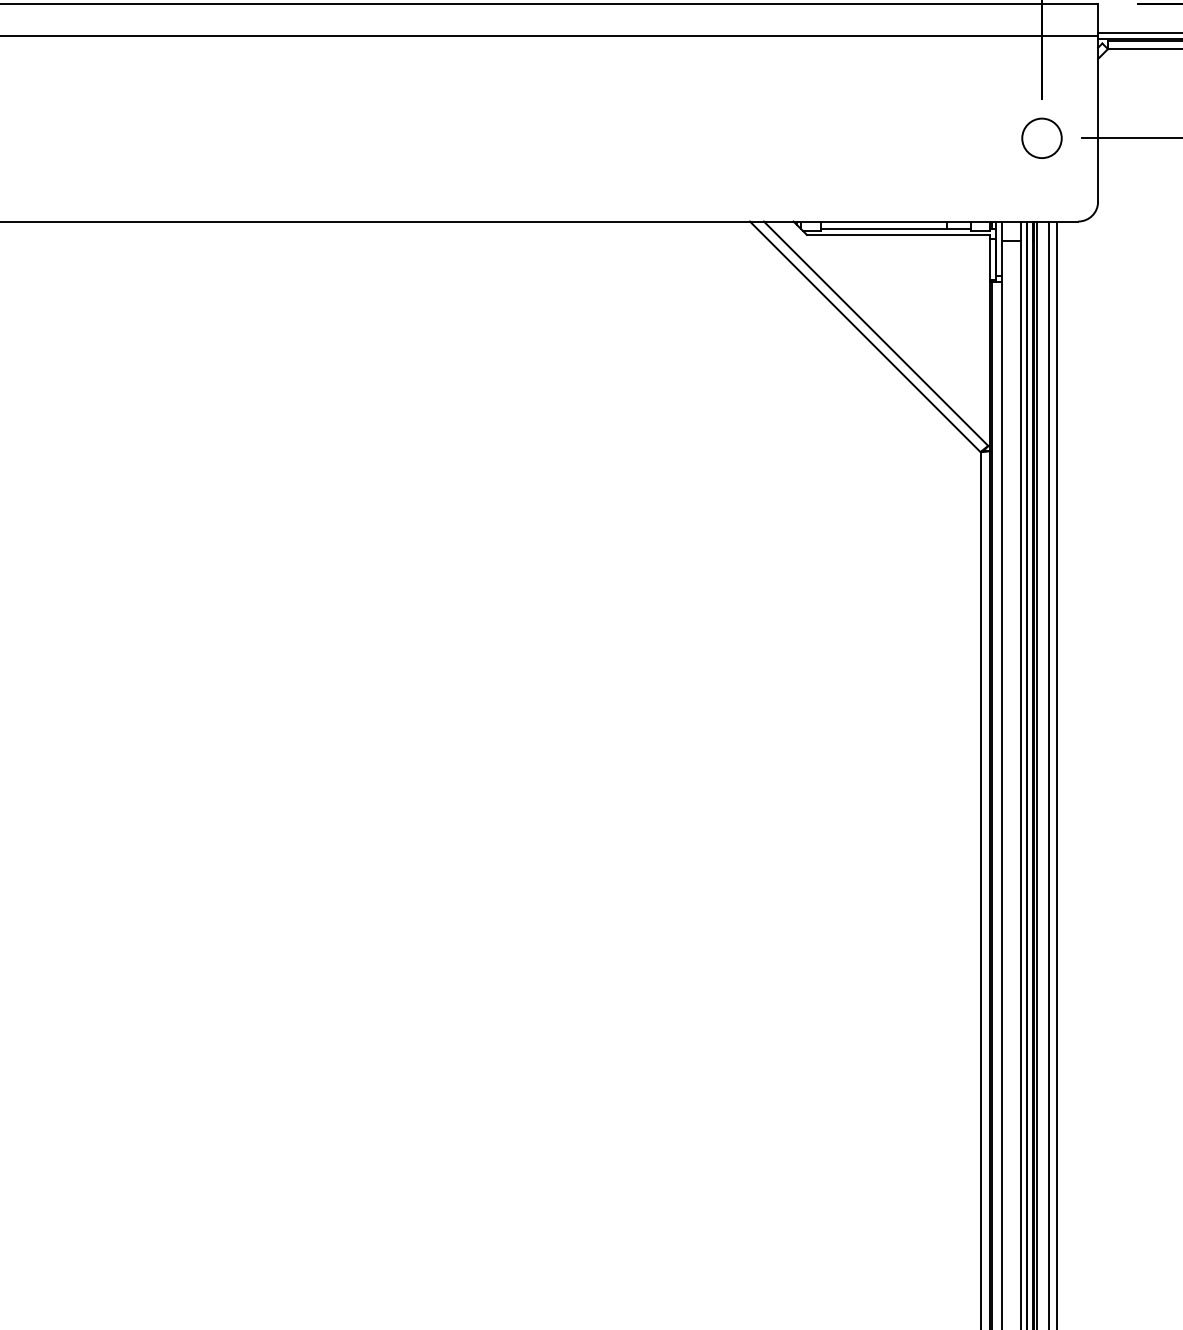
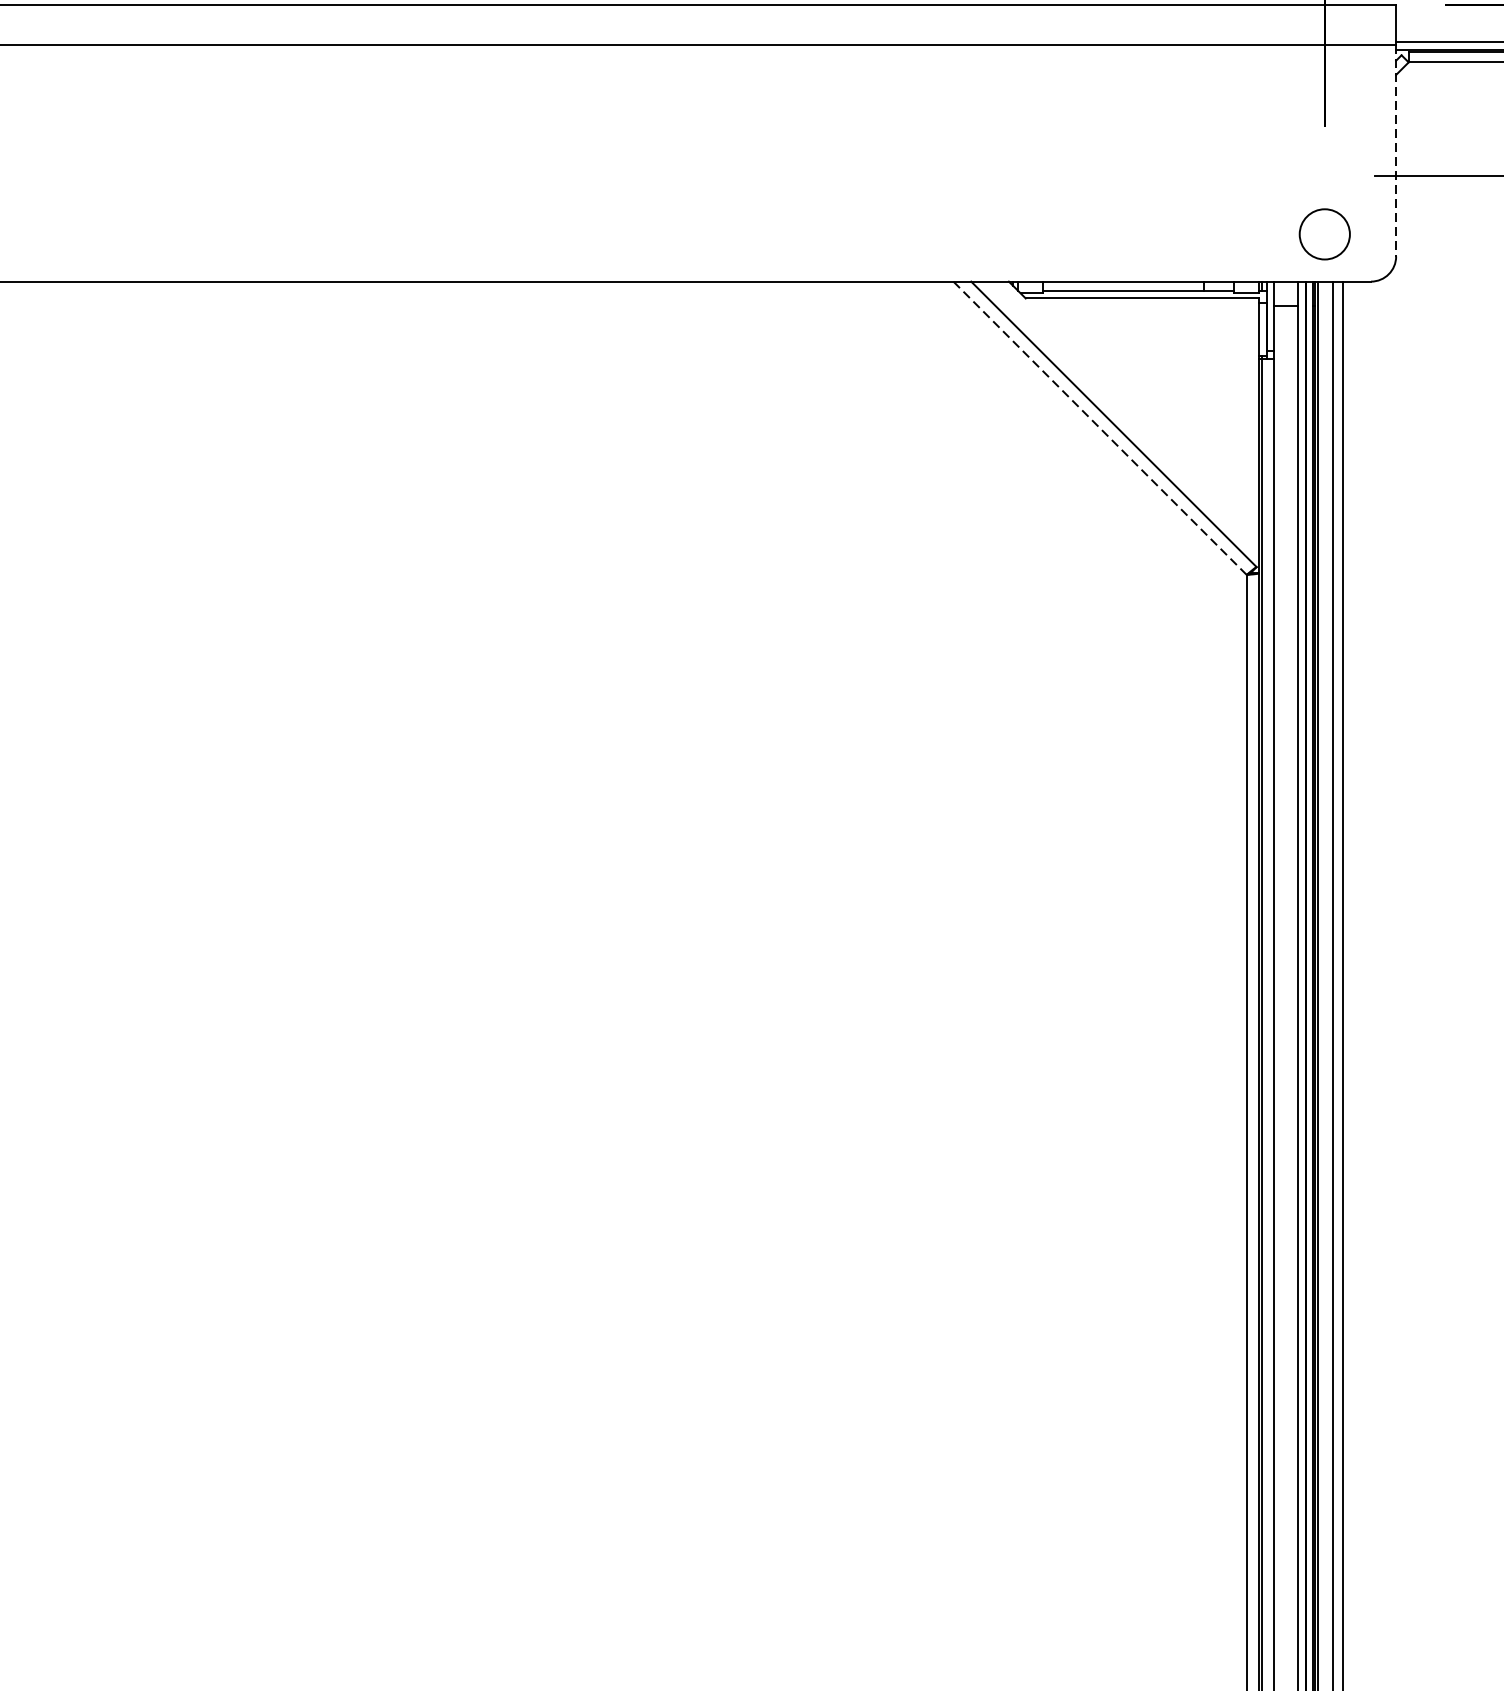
line: (1098, 119) -> (1396, 151), solid -> dashed
circle: (1041, 137) -> (1324, 233), moved
line: (864, 336) -> (1099, 427), solid -> dashed

